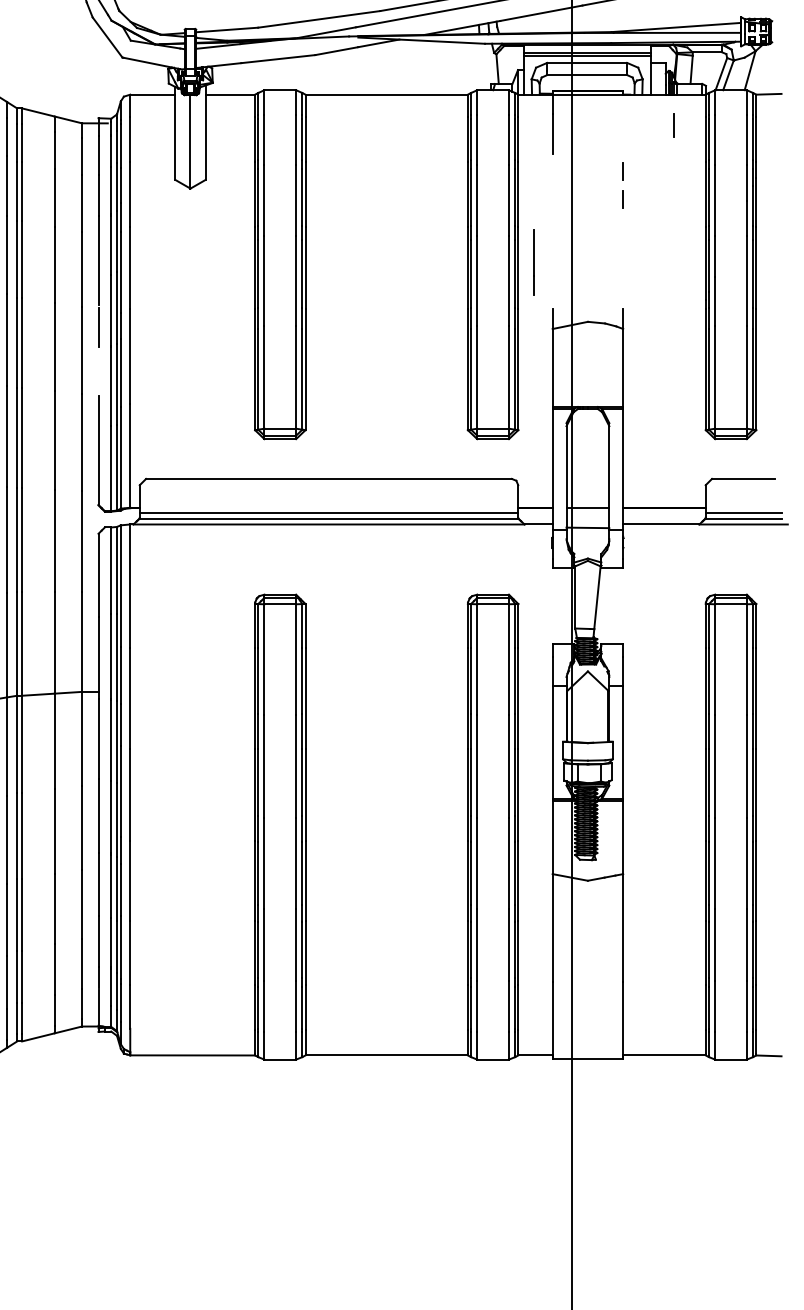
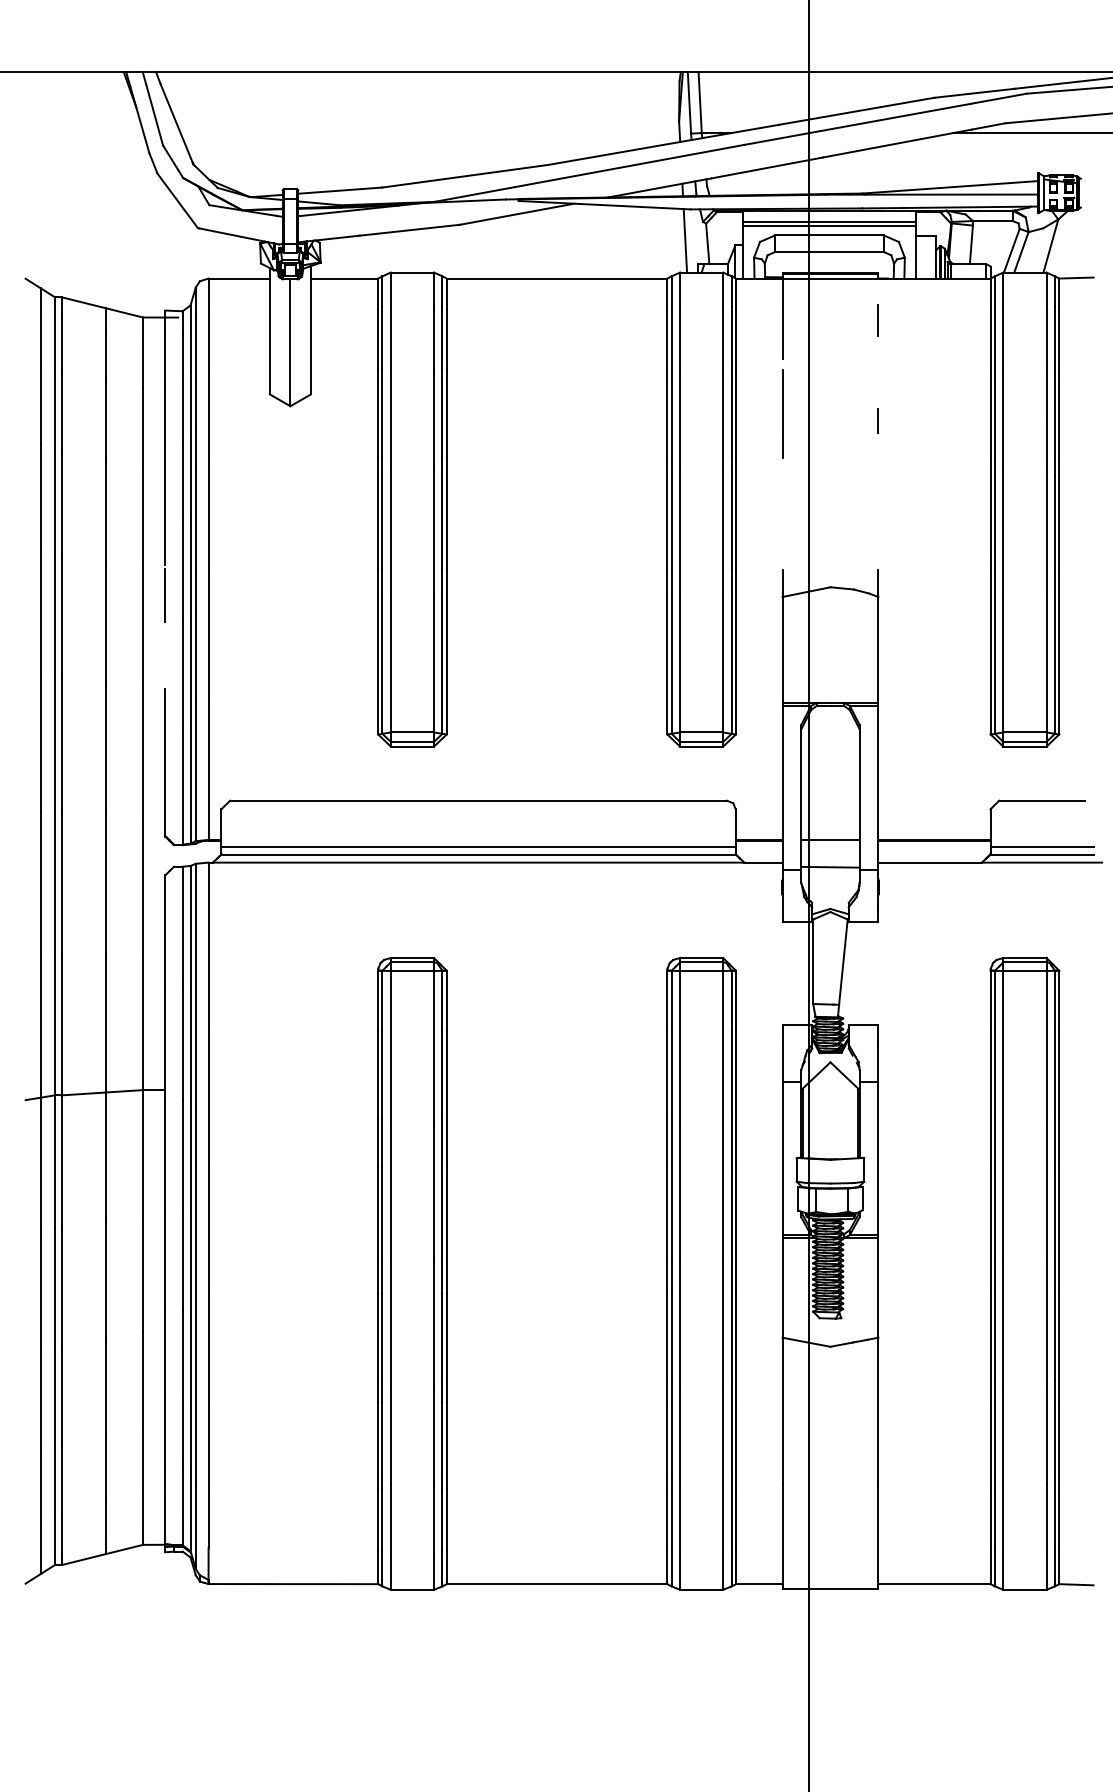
line: (481, 66) -> (685, 240), added
line: (673, 125) -> (877, 320), moved
line: (622, 171) -> (877, 382), removed
line: (534, 261) -> (782, 413), moved

